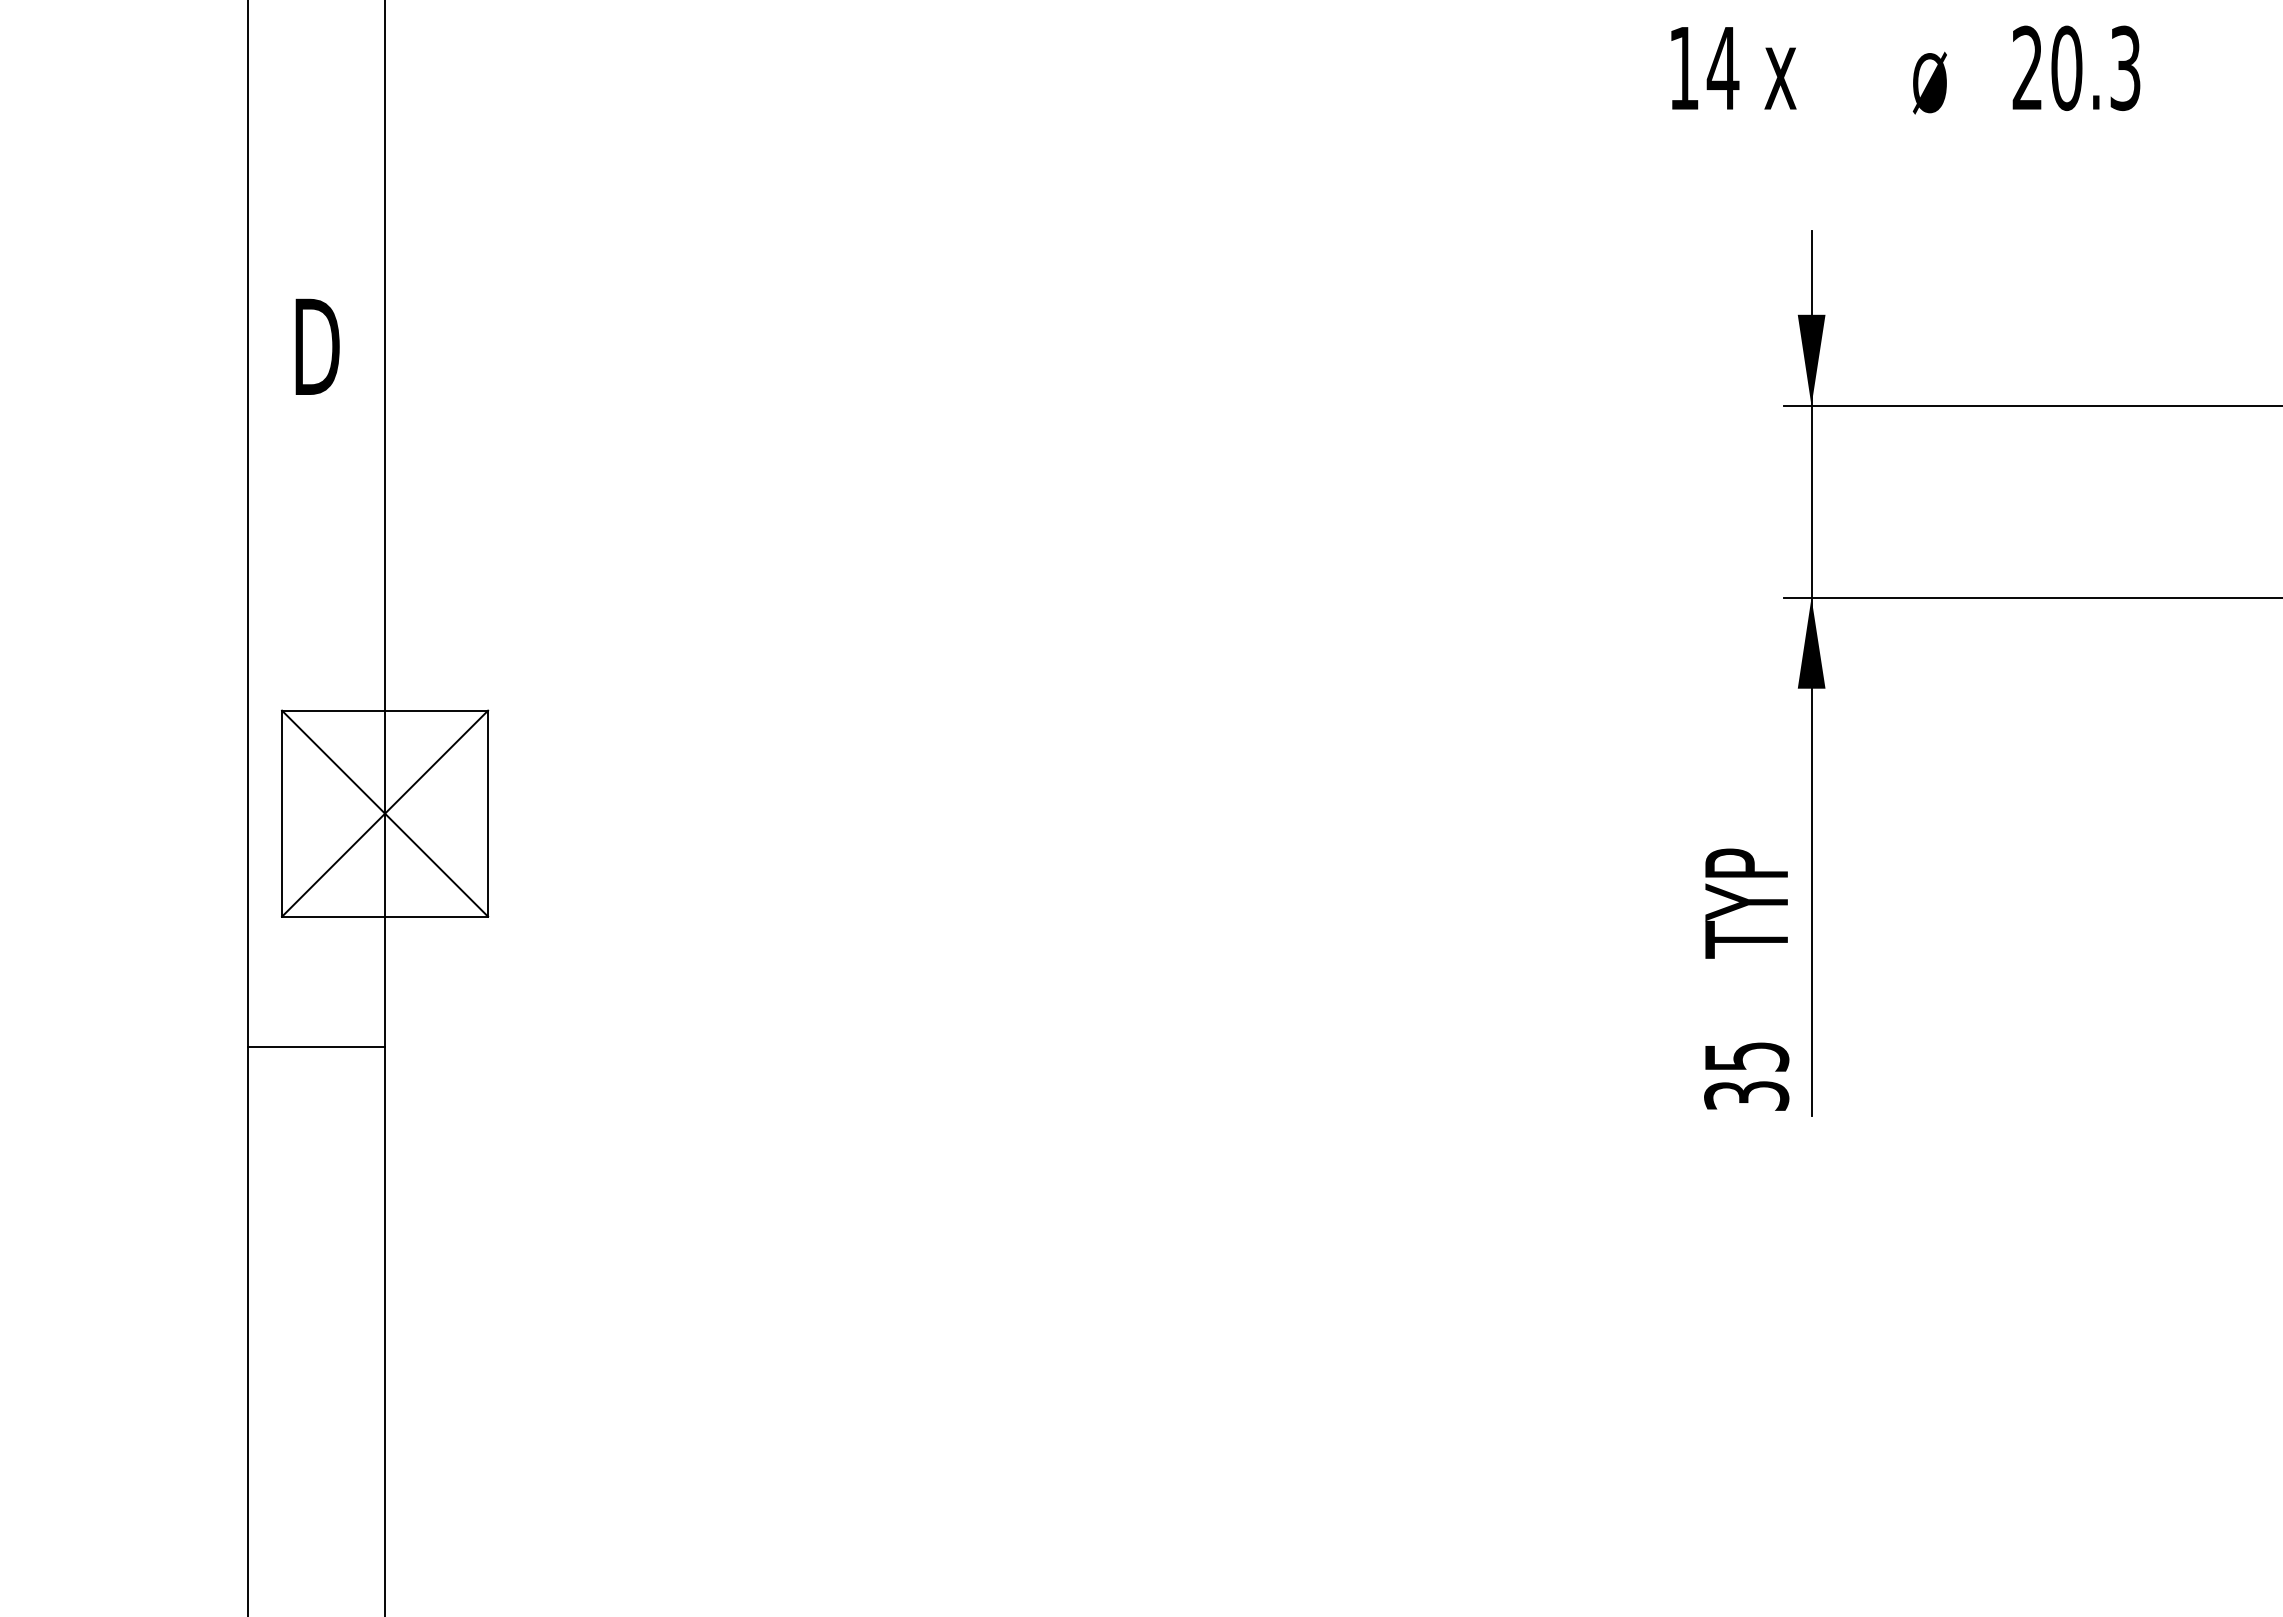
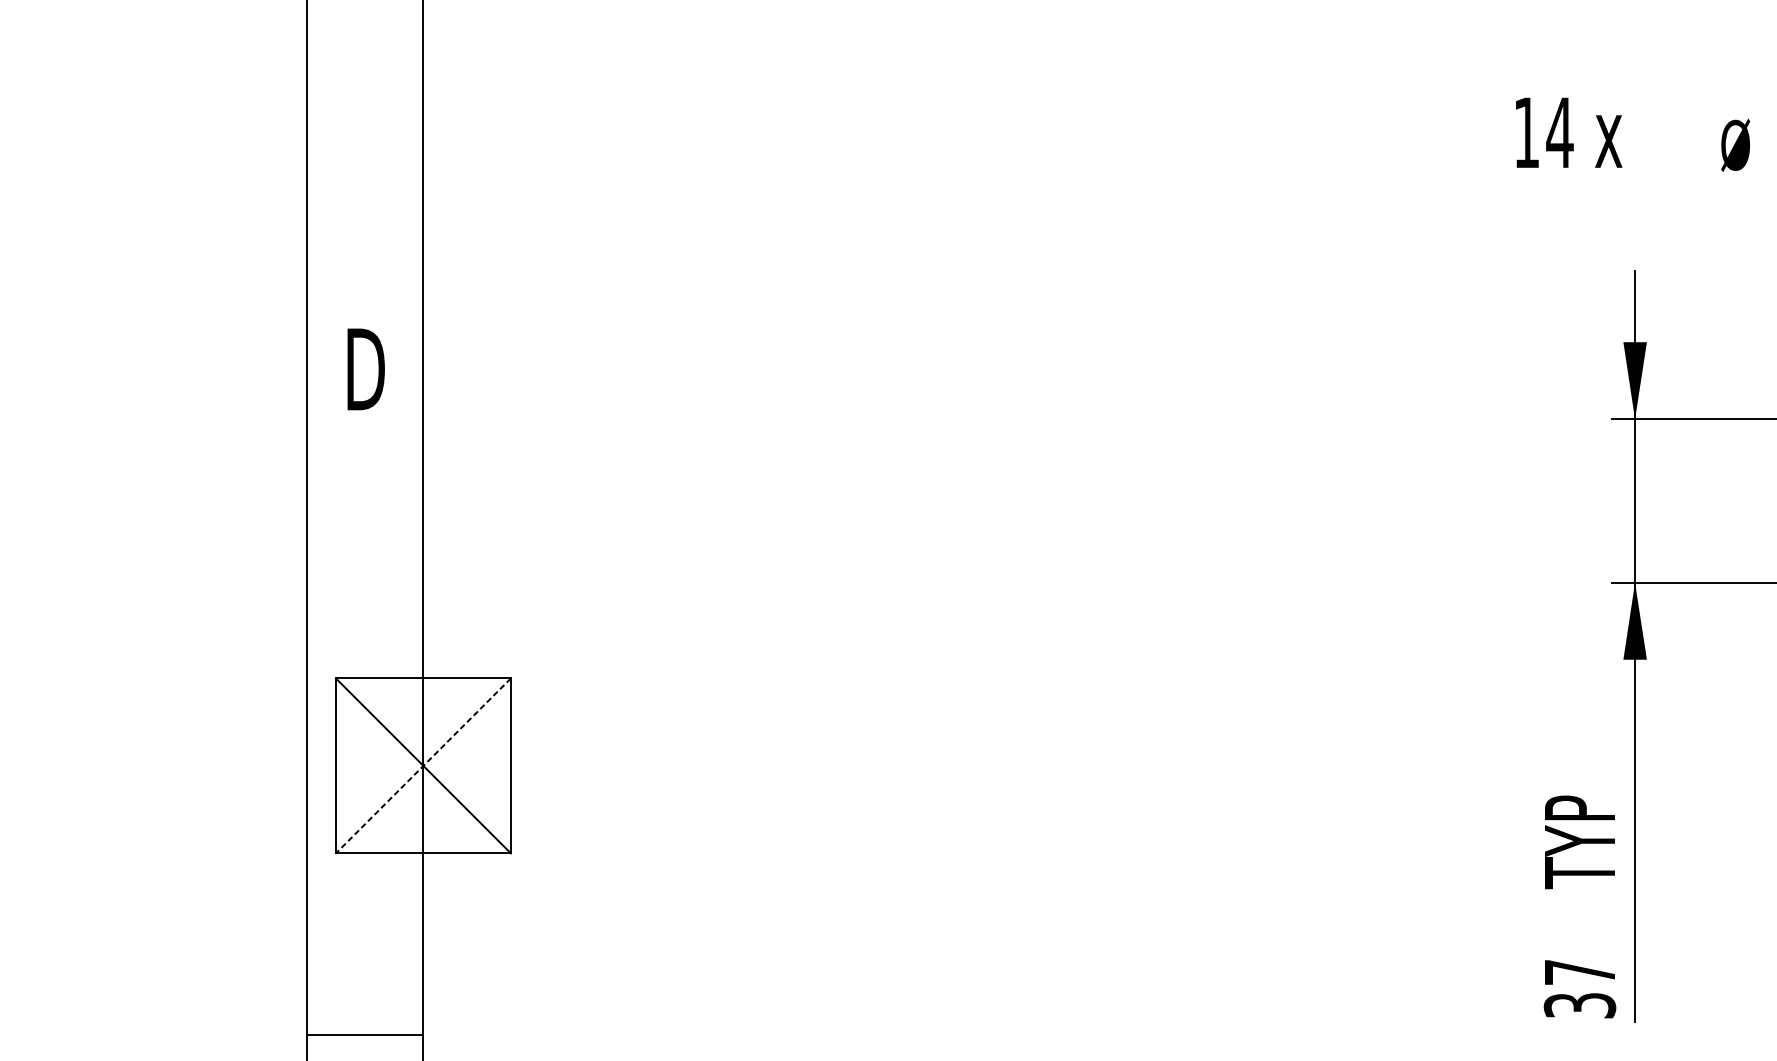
line: (385, 813) -> (423, 765), solid -> dashed
line: (316, 1047) -> (365, 1035), moved
text: (1747, 1056) -> (1580, 972), 35 -> 37

